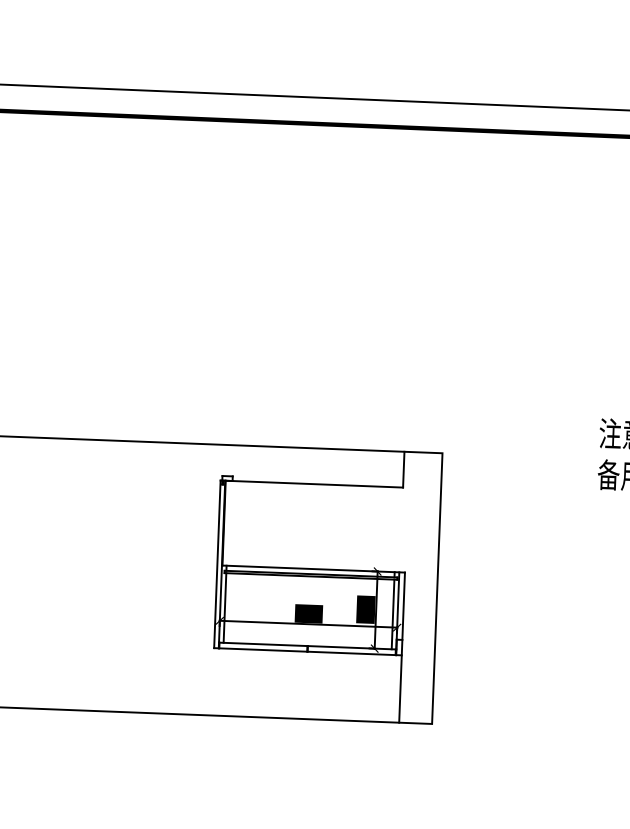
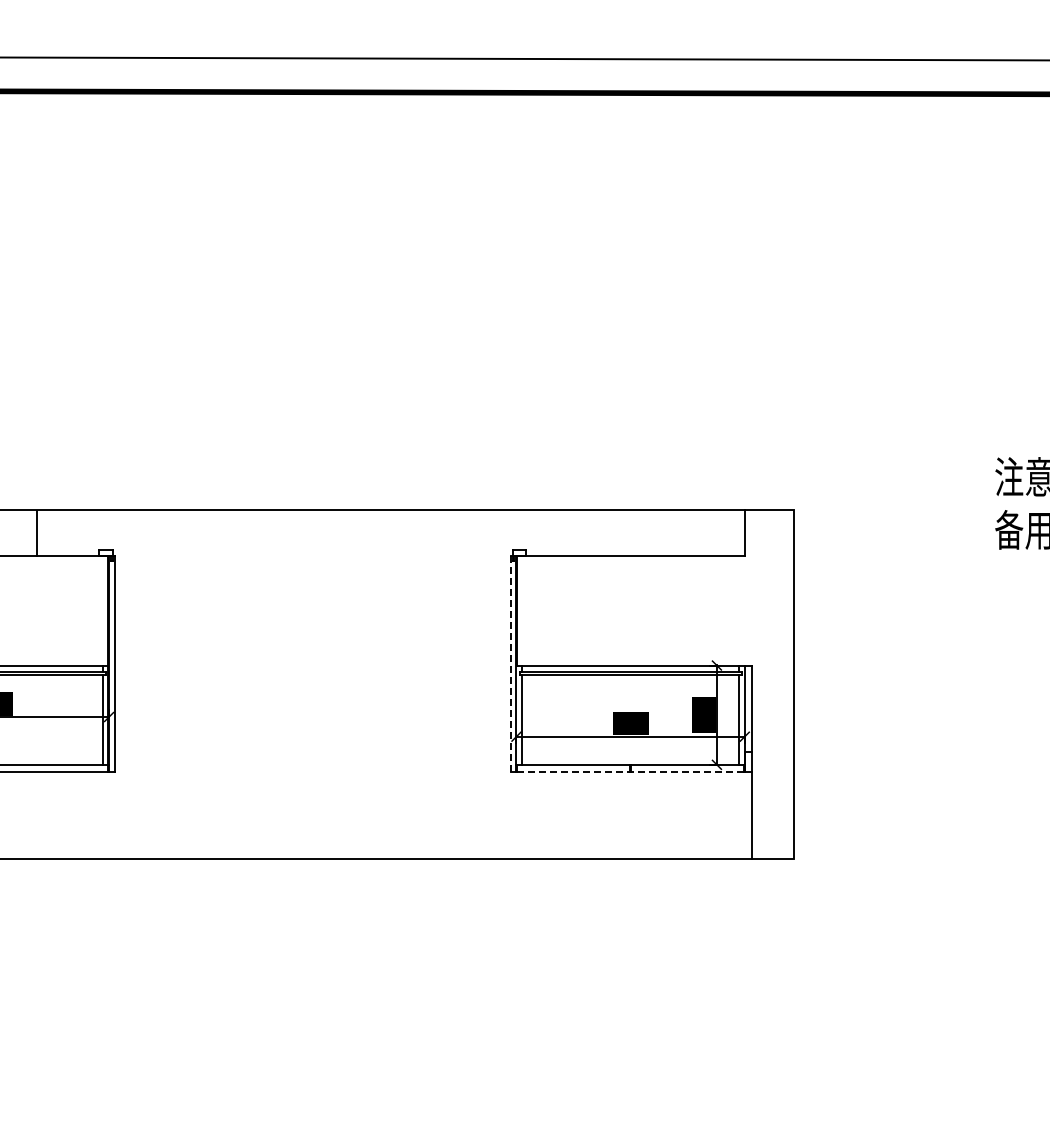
line: (217, 564) -> (510, 664), solid -> dashed
line: (307, 652) -> (630, 772), solid -> dashed

